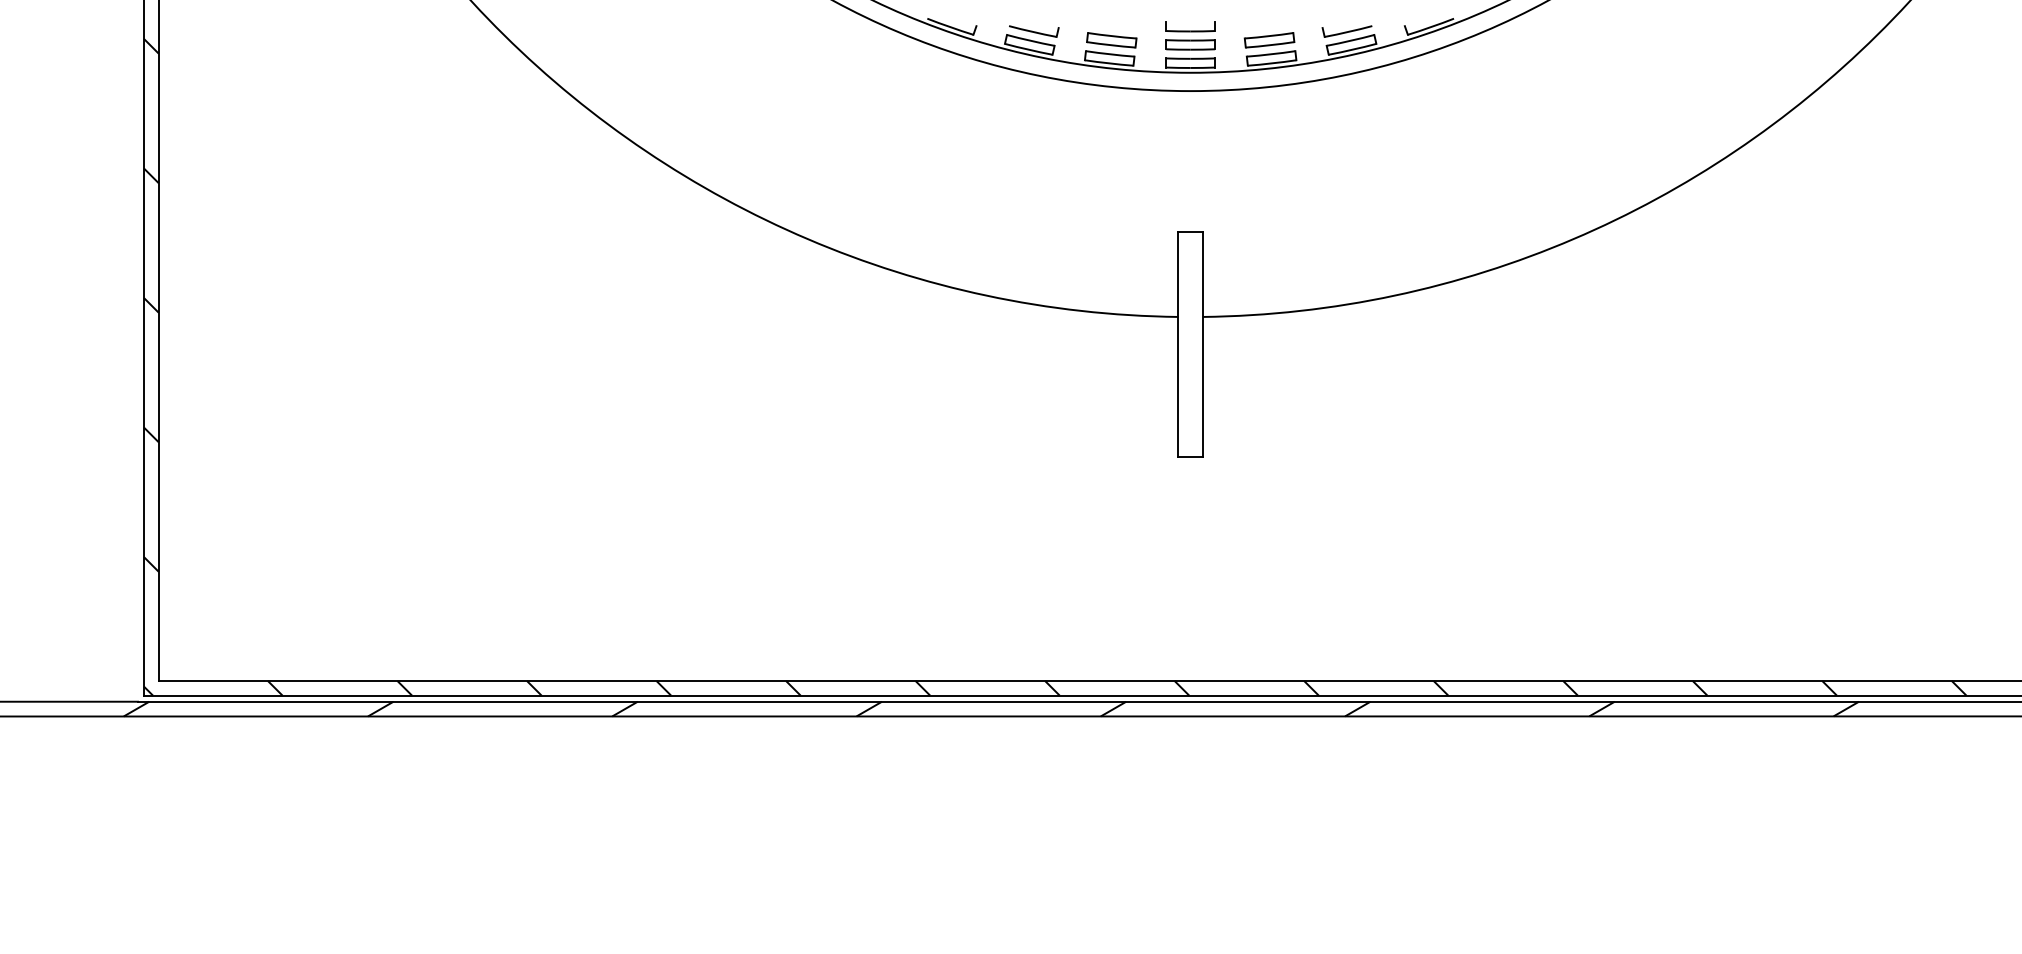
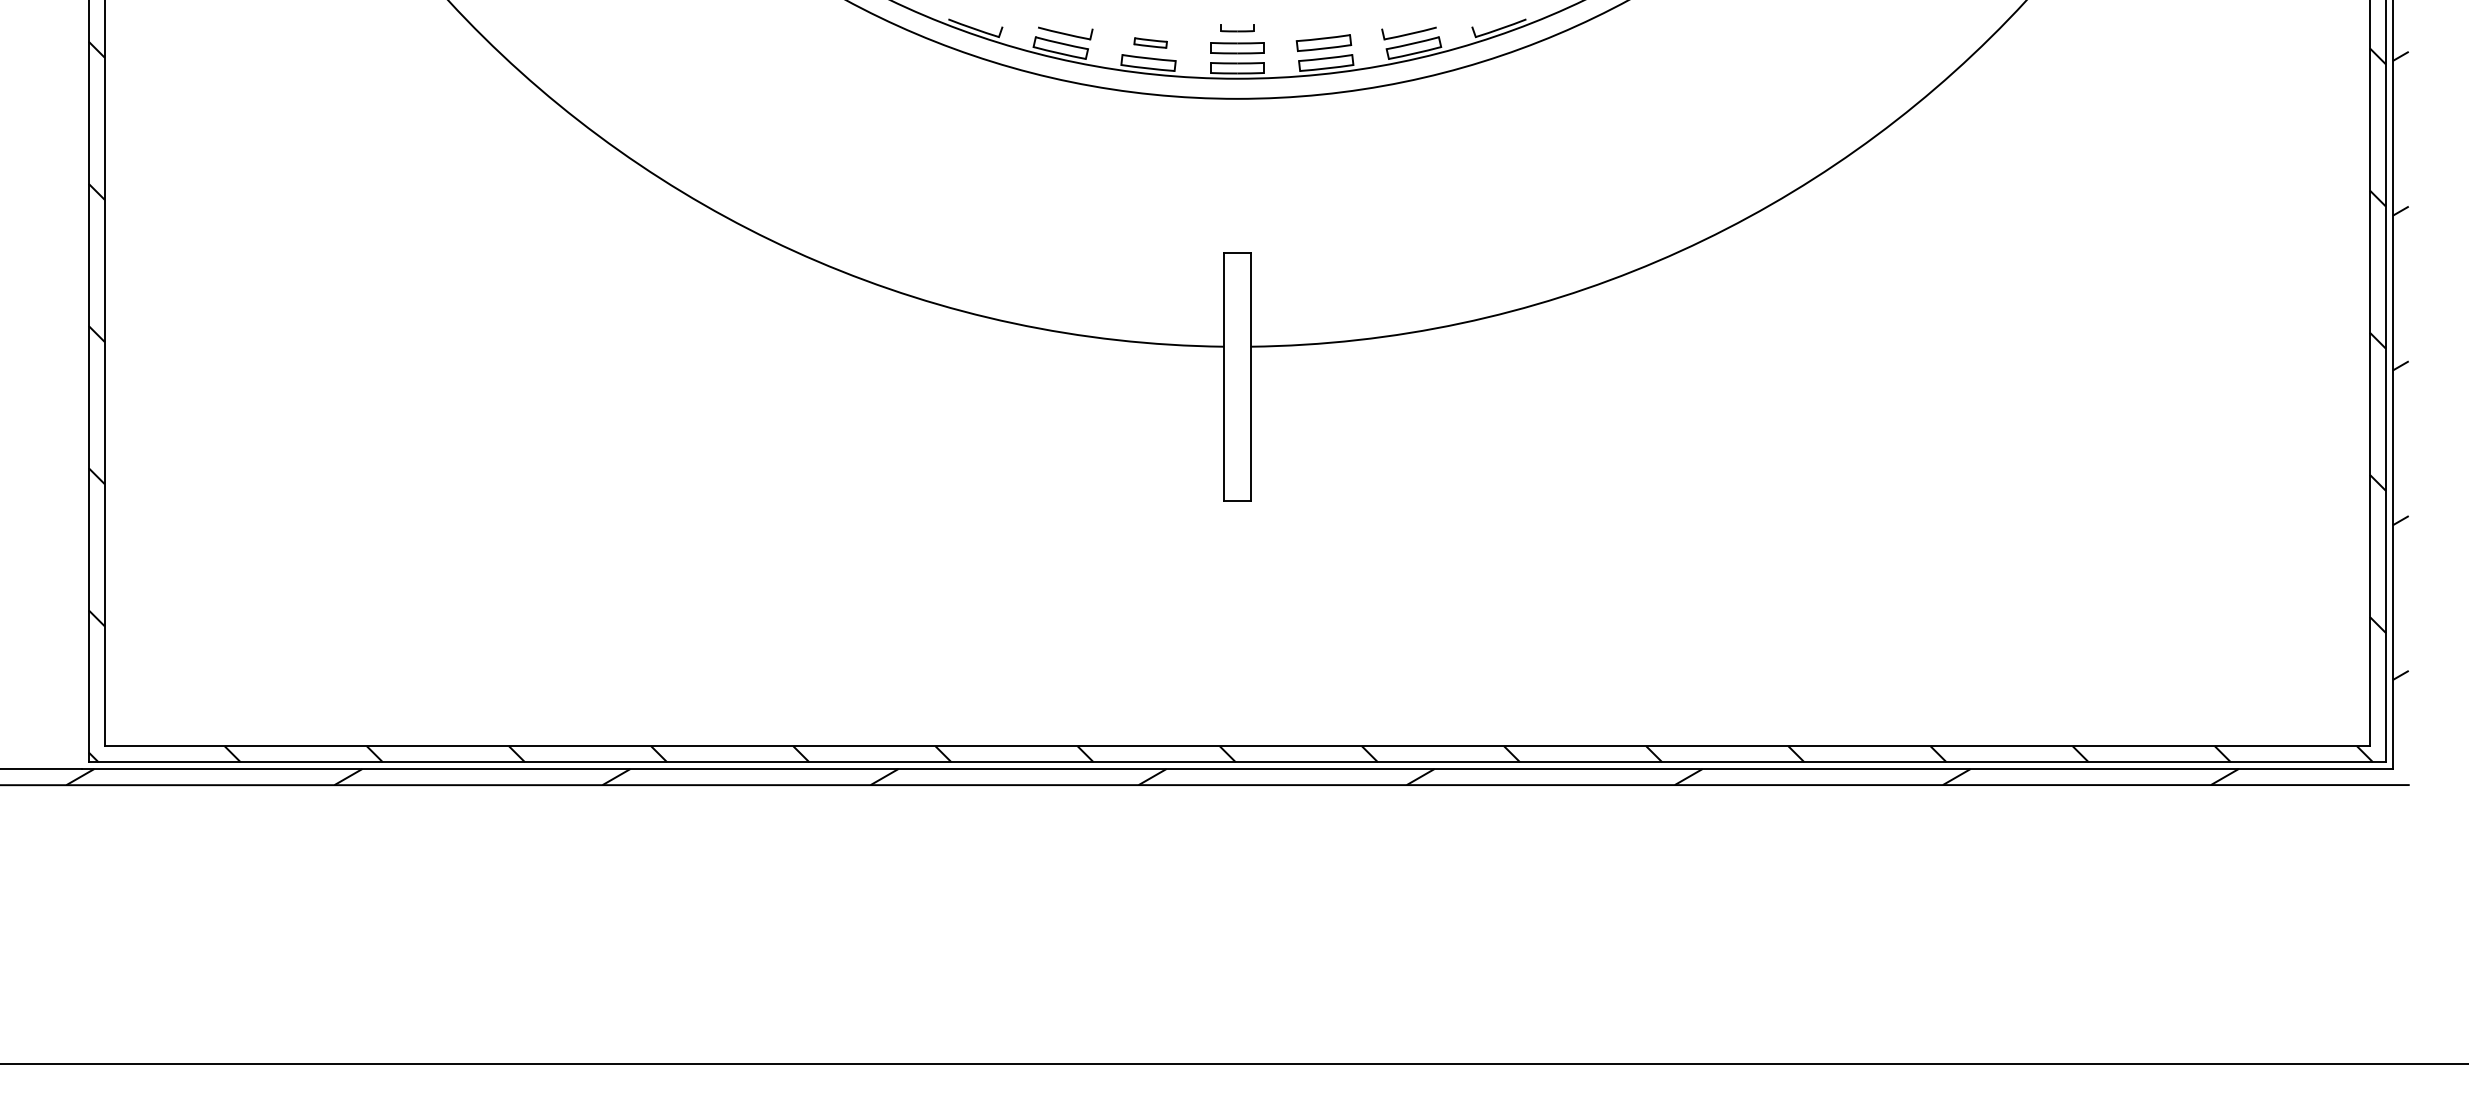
part: (1190, 26) -> (1237, 28), size x0.6
part: (1111, 39) -> (1150, 42), size x0.6

